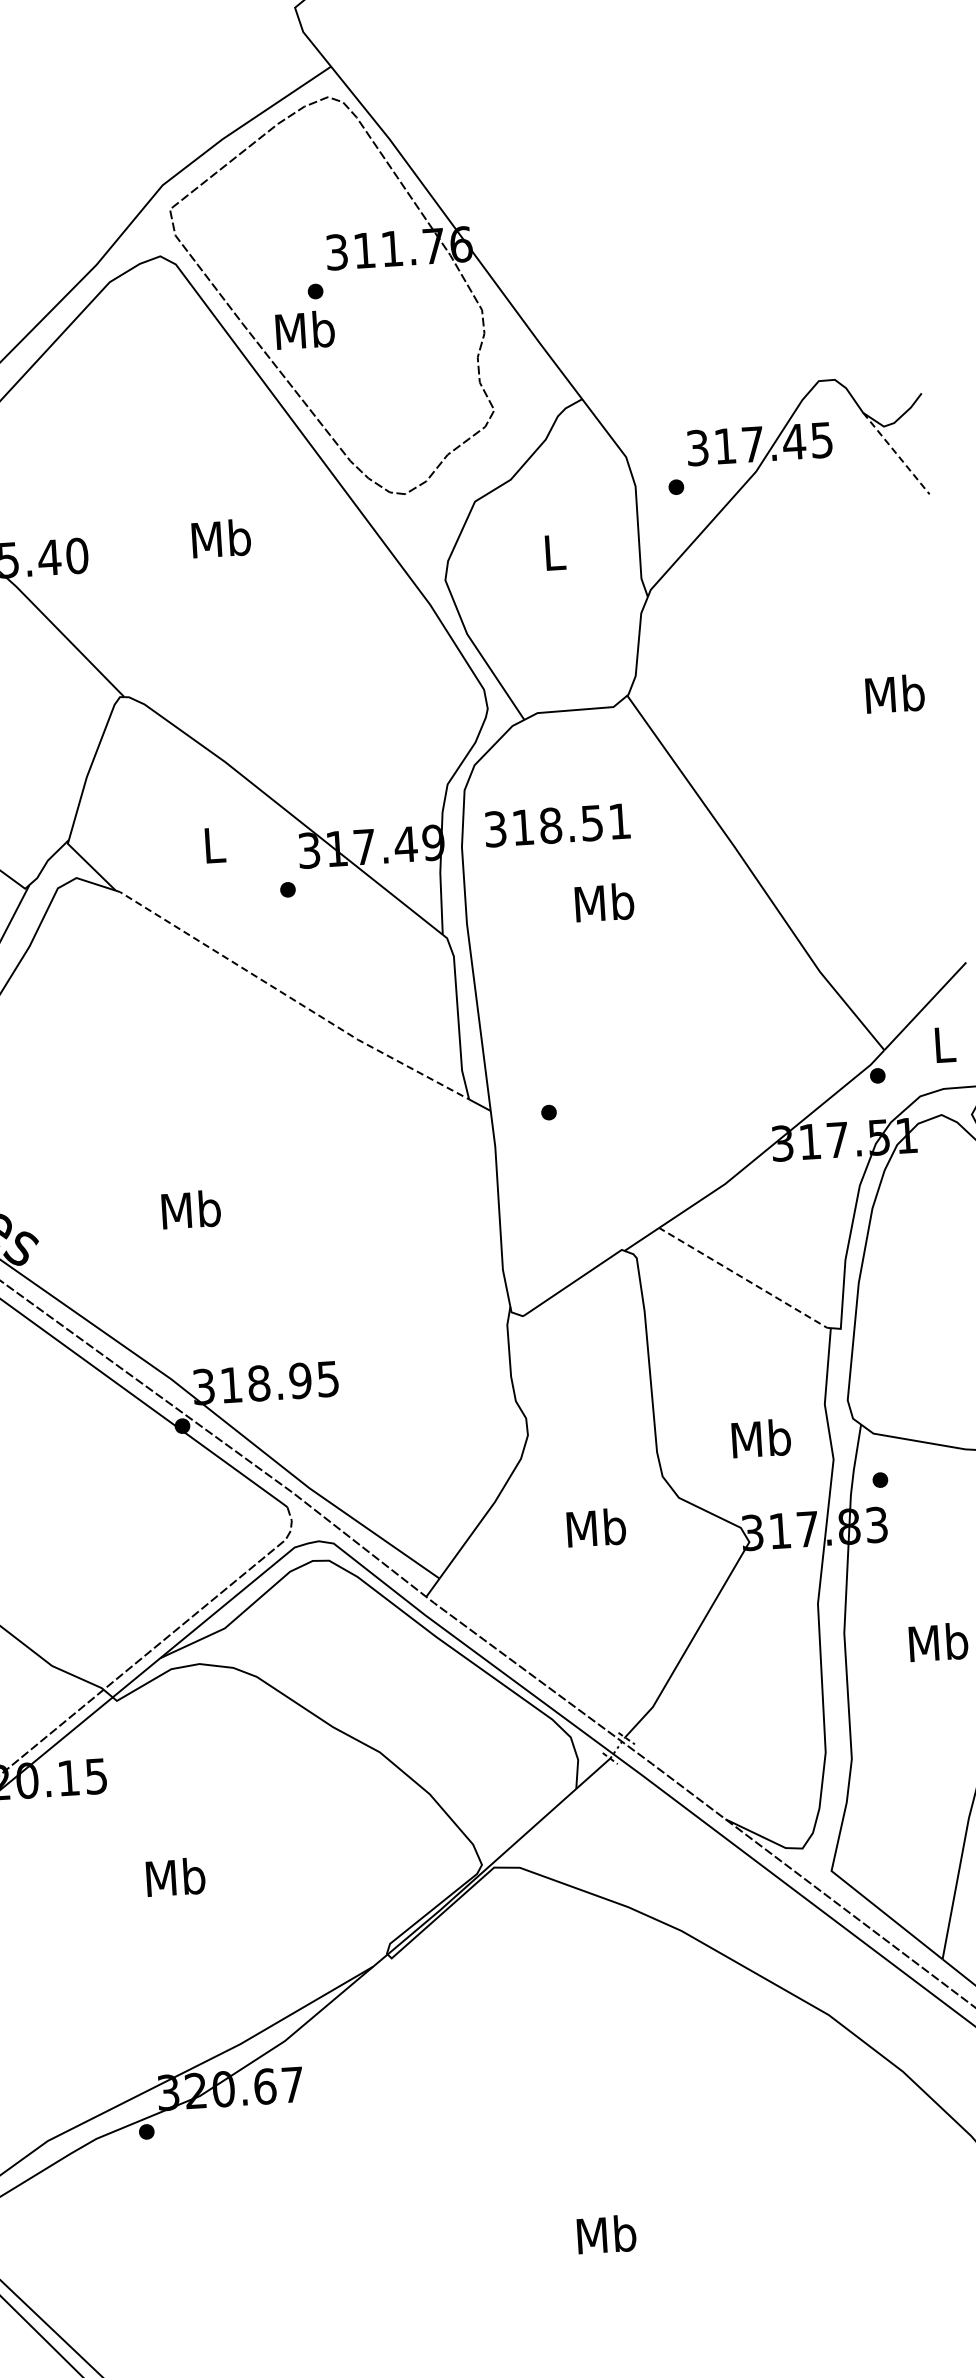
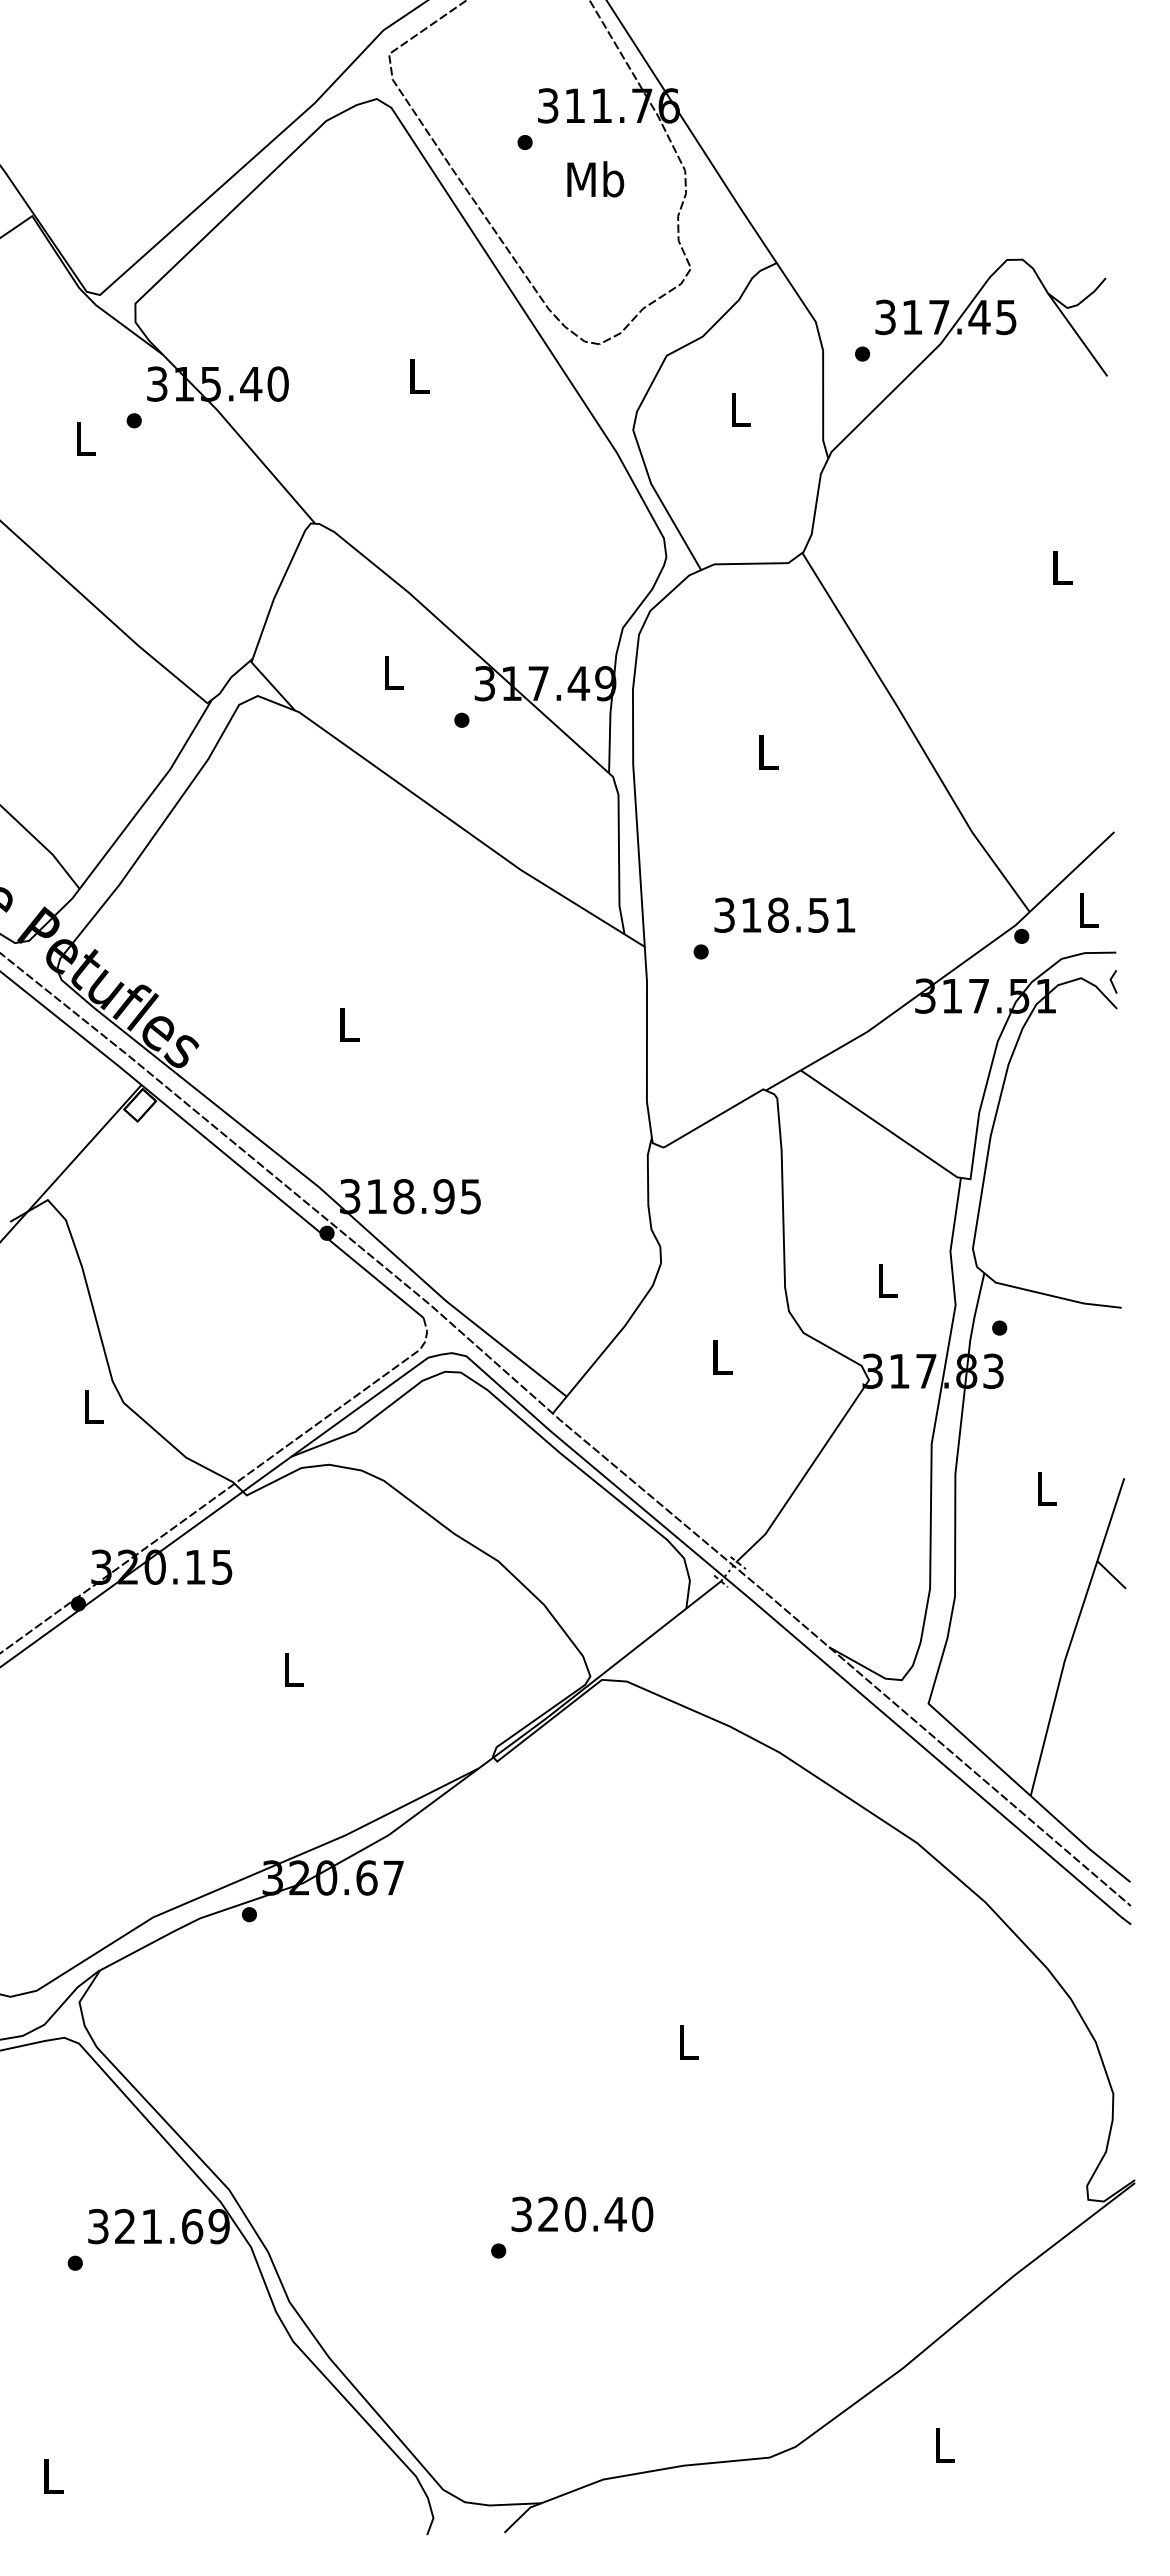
text: (305, 330) -> (595, 179), moved
line: (897, 454) -> (1078, 335), dashed -> solid
text: (221, 539) -> (418, 376), Mb -> L
text: (894, 693) -> (1061, 567), Mb -> L
text: (557, 824) -> (784, 914), moved
text: (604, 902) -> (767, 751), Mb -> L
line: (291, 998) -> (458, 825), dashed -> solid
text: (191, 1210) -> (348, 1024), Mb -> L
line: (744, 1279) -> (880, 1125), dashed -> solid
text: (760, 1438) -> (886, 1280), Mb -> L
text: (596, 1527) -> (721, 1356), Mb -> L
text: (937, 1642) -> (1045, 1488), Mb -> L
text: (175, 1877) -> (292, 1669), Mb -> L
text: (606, 2234) -> (688, 2042), Mb -> L

